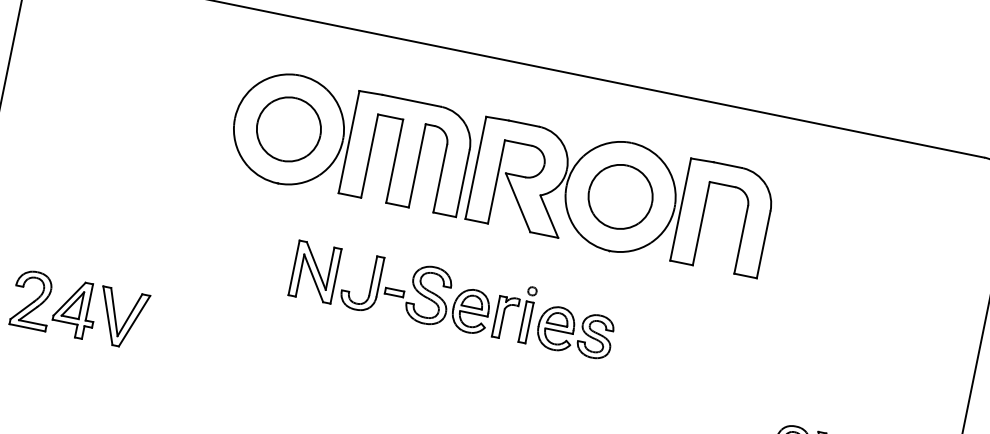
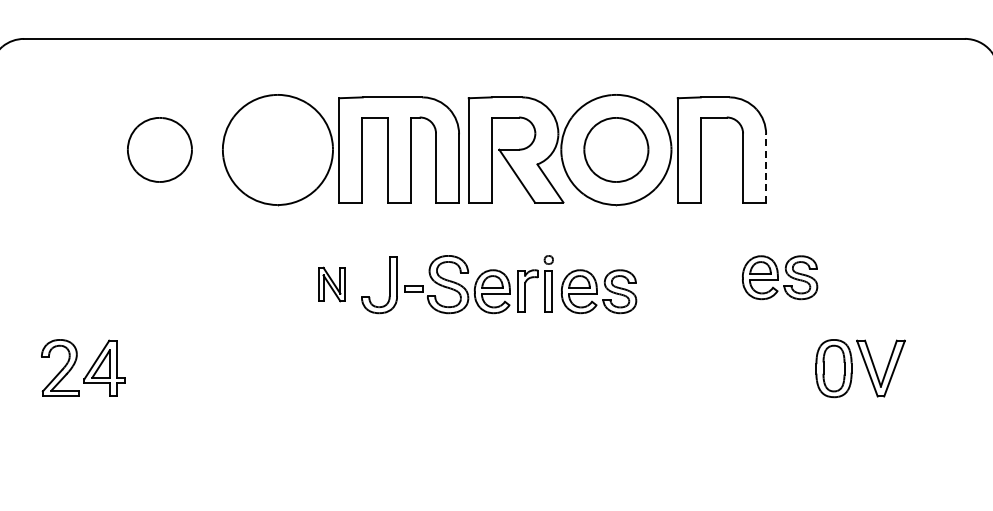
part: (288, 128) -> (159, 149), moved
line: (764, 244) -> (766, 167), solid -> dashed
part: (314, 271) -> (331, 284), size x0.6
part: (121, 318) -> (151, 368), removed
part: (755, 354) -> (779, 277), added

